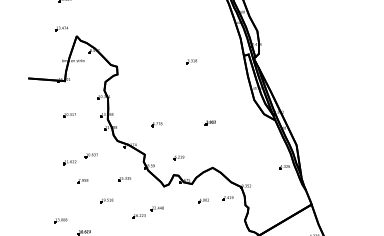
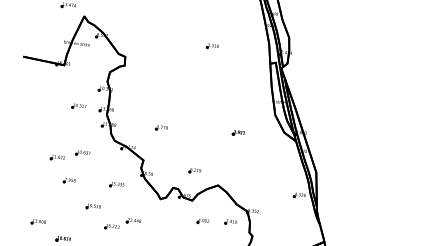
part: (191, 61) -> (212, 46), moved
part: (69, 115) -> (78, 106), moved
part: (209, 122) -> (237, 132), moved
part: (178, 157) -> (194, 170), moved
part: (147, 212) -> (121, 223), moved

